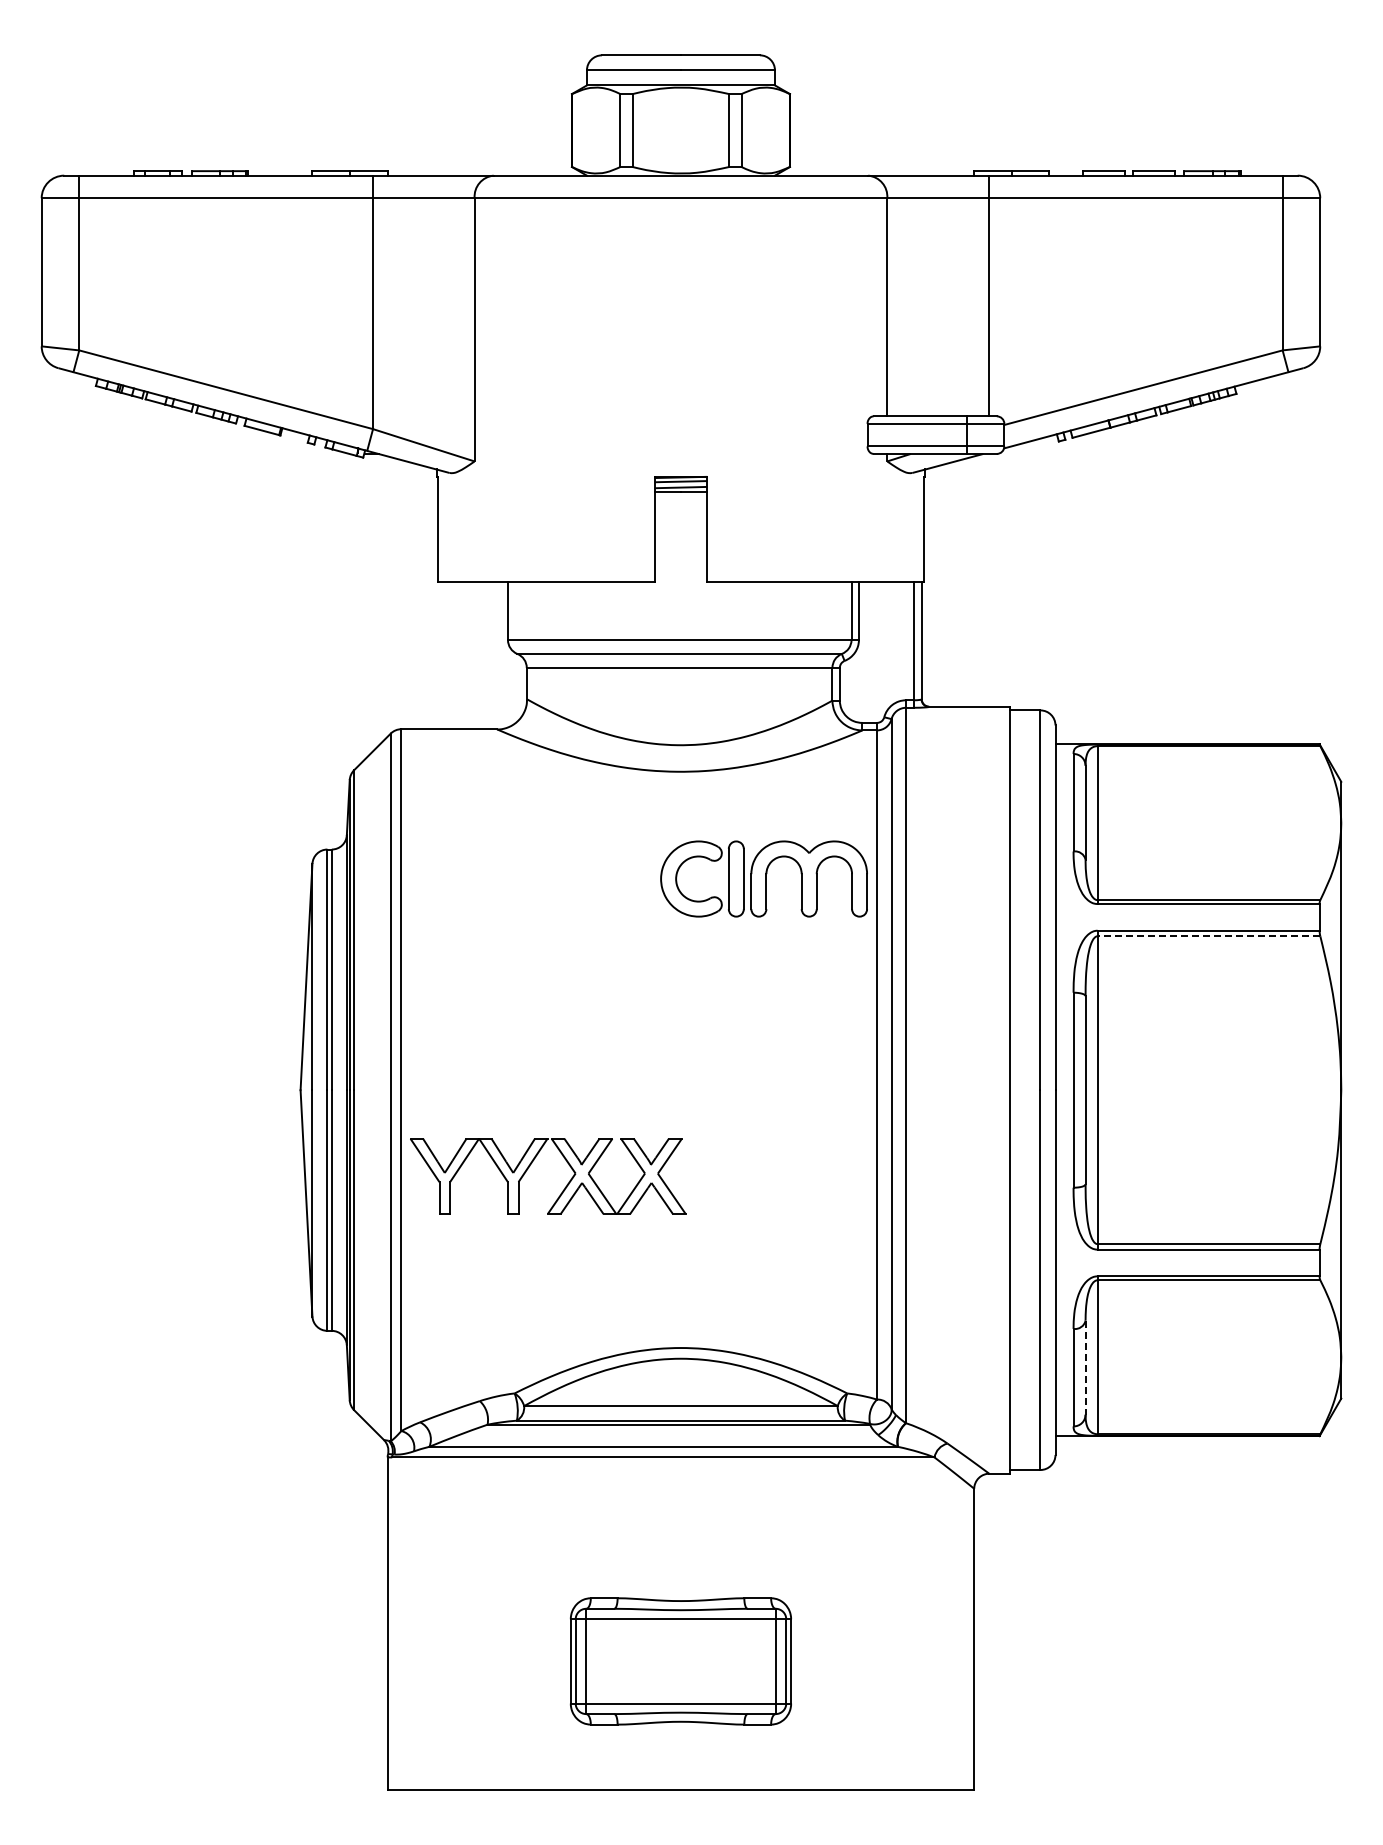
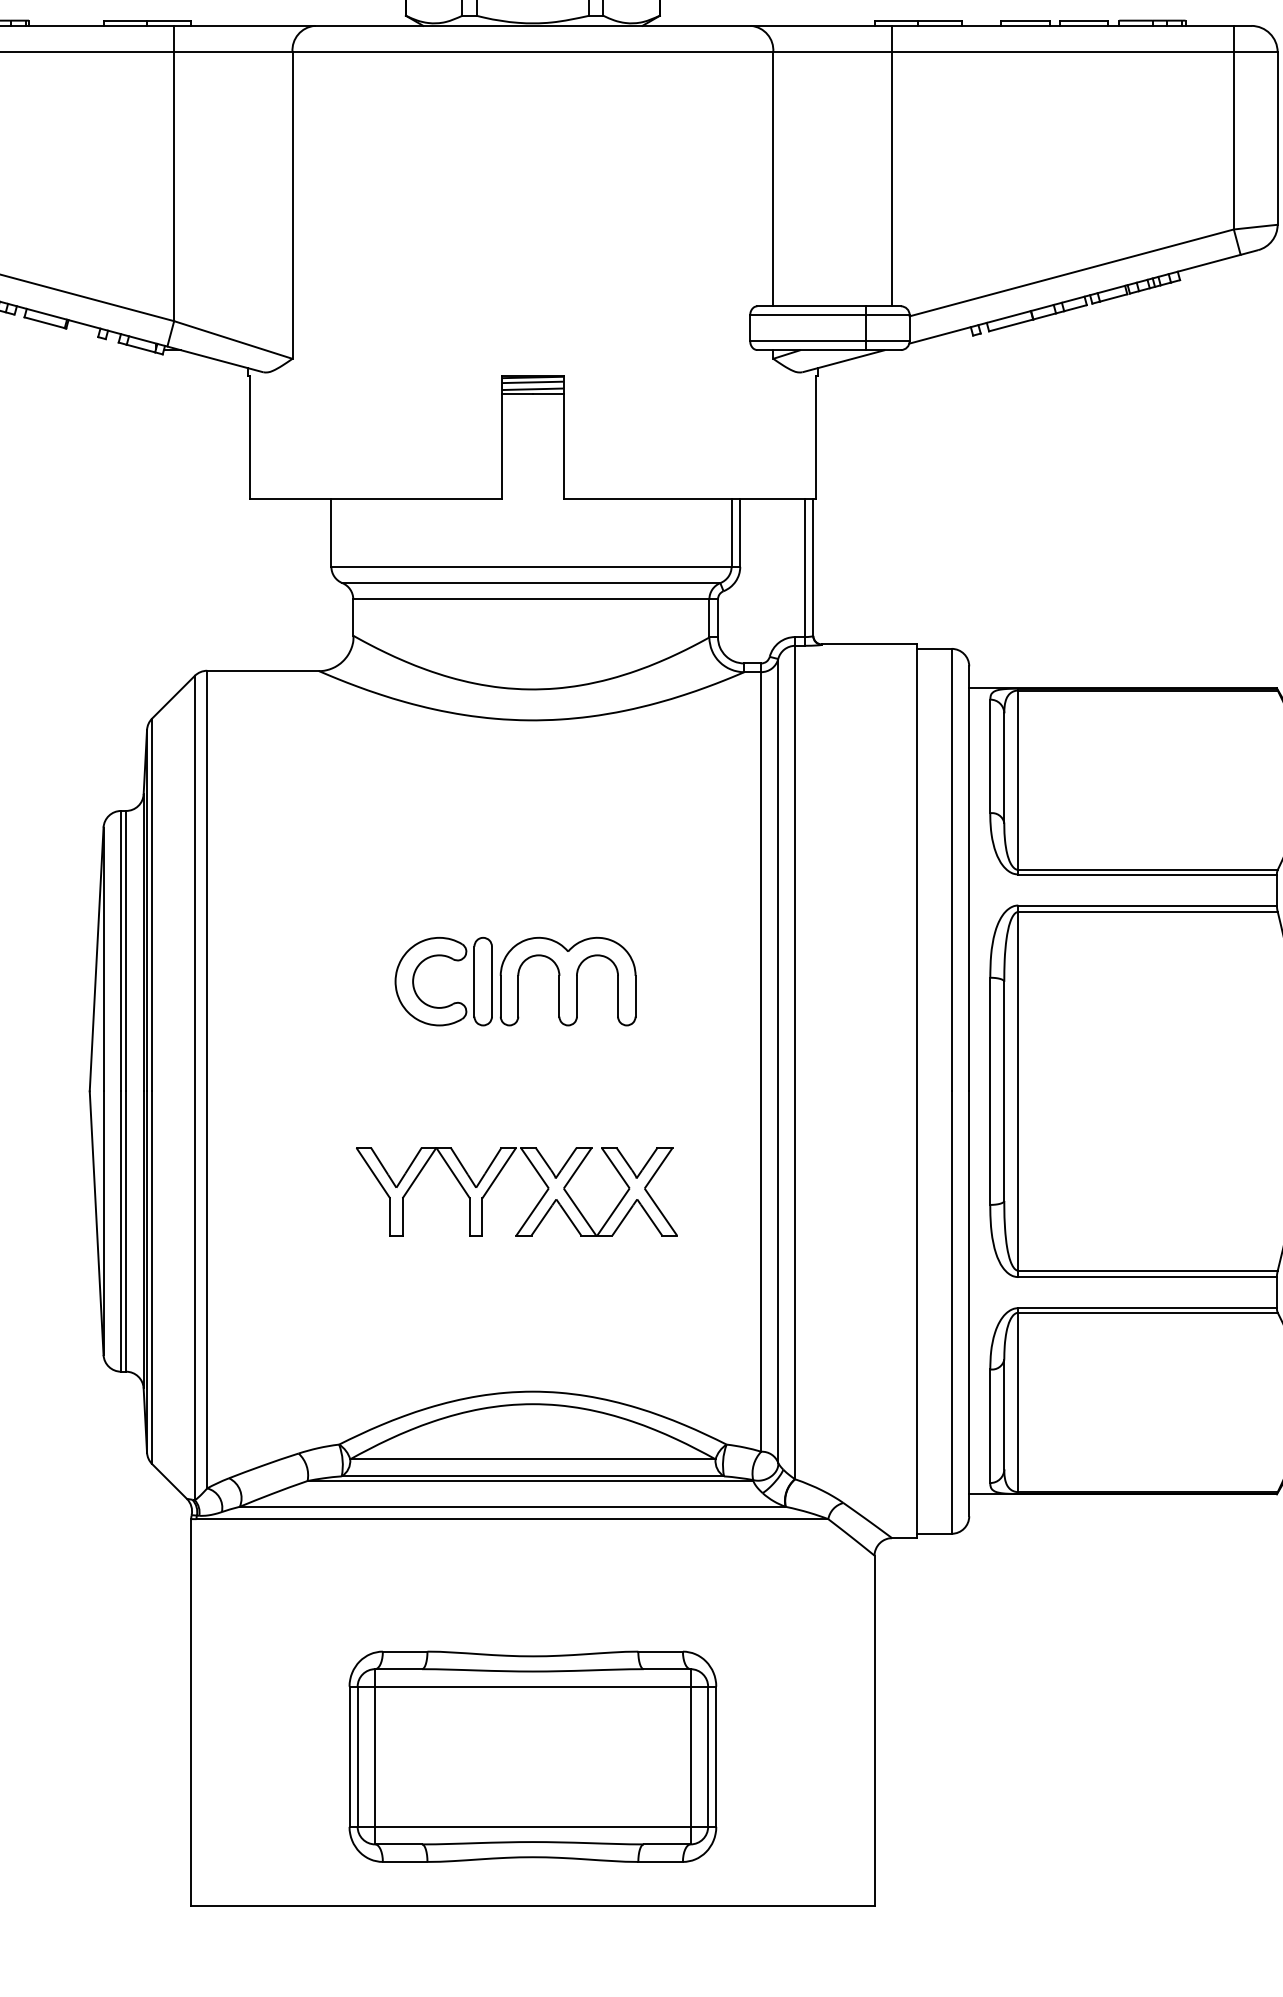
part: (763, 878) -> (514, 981), moved
line: (1208, 936) -> (1147, 912), dashed -> solid
part: (564, 1187) -> (535, 1204), moved
line: (1085, 1368) -> (1004, 1415), dashed -> solid
part: (680, 1661) -> (532, 1756), size x1.43

